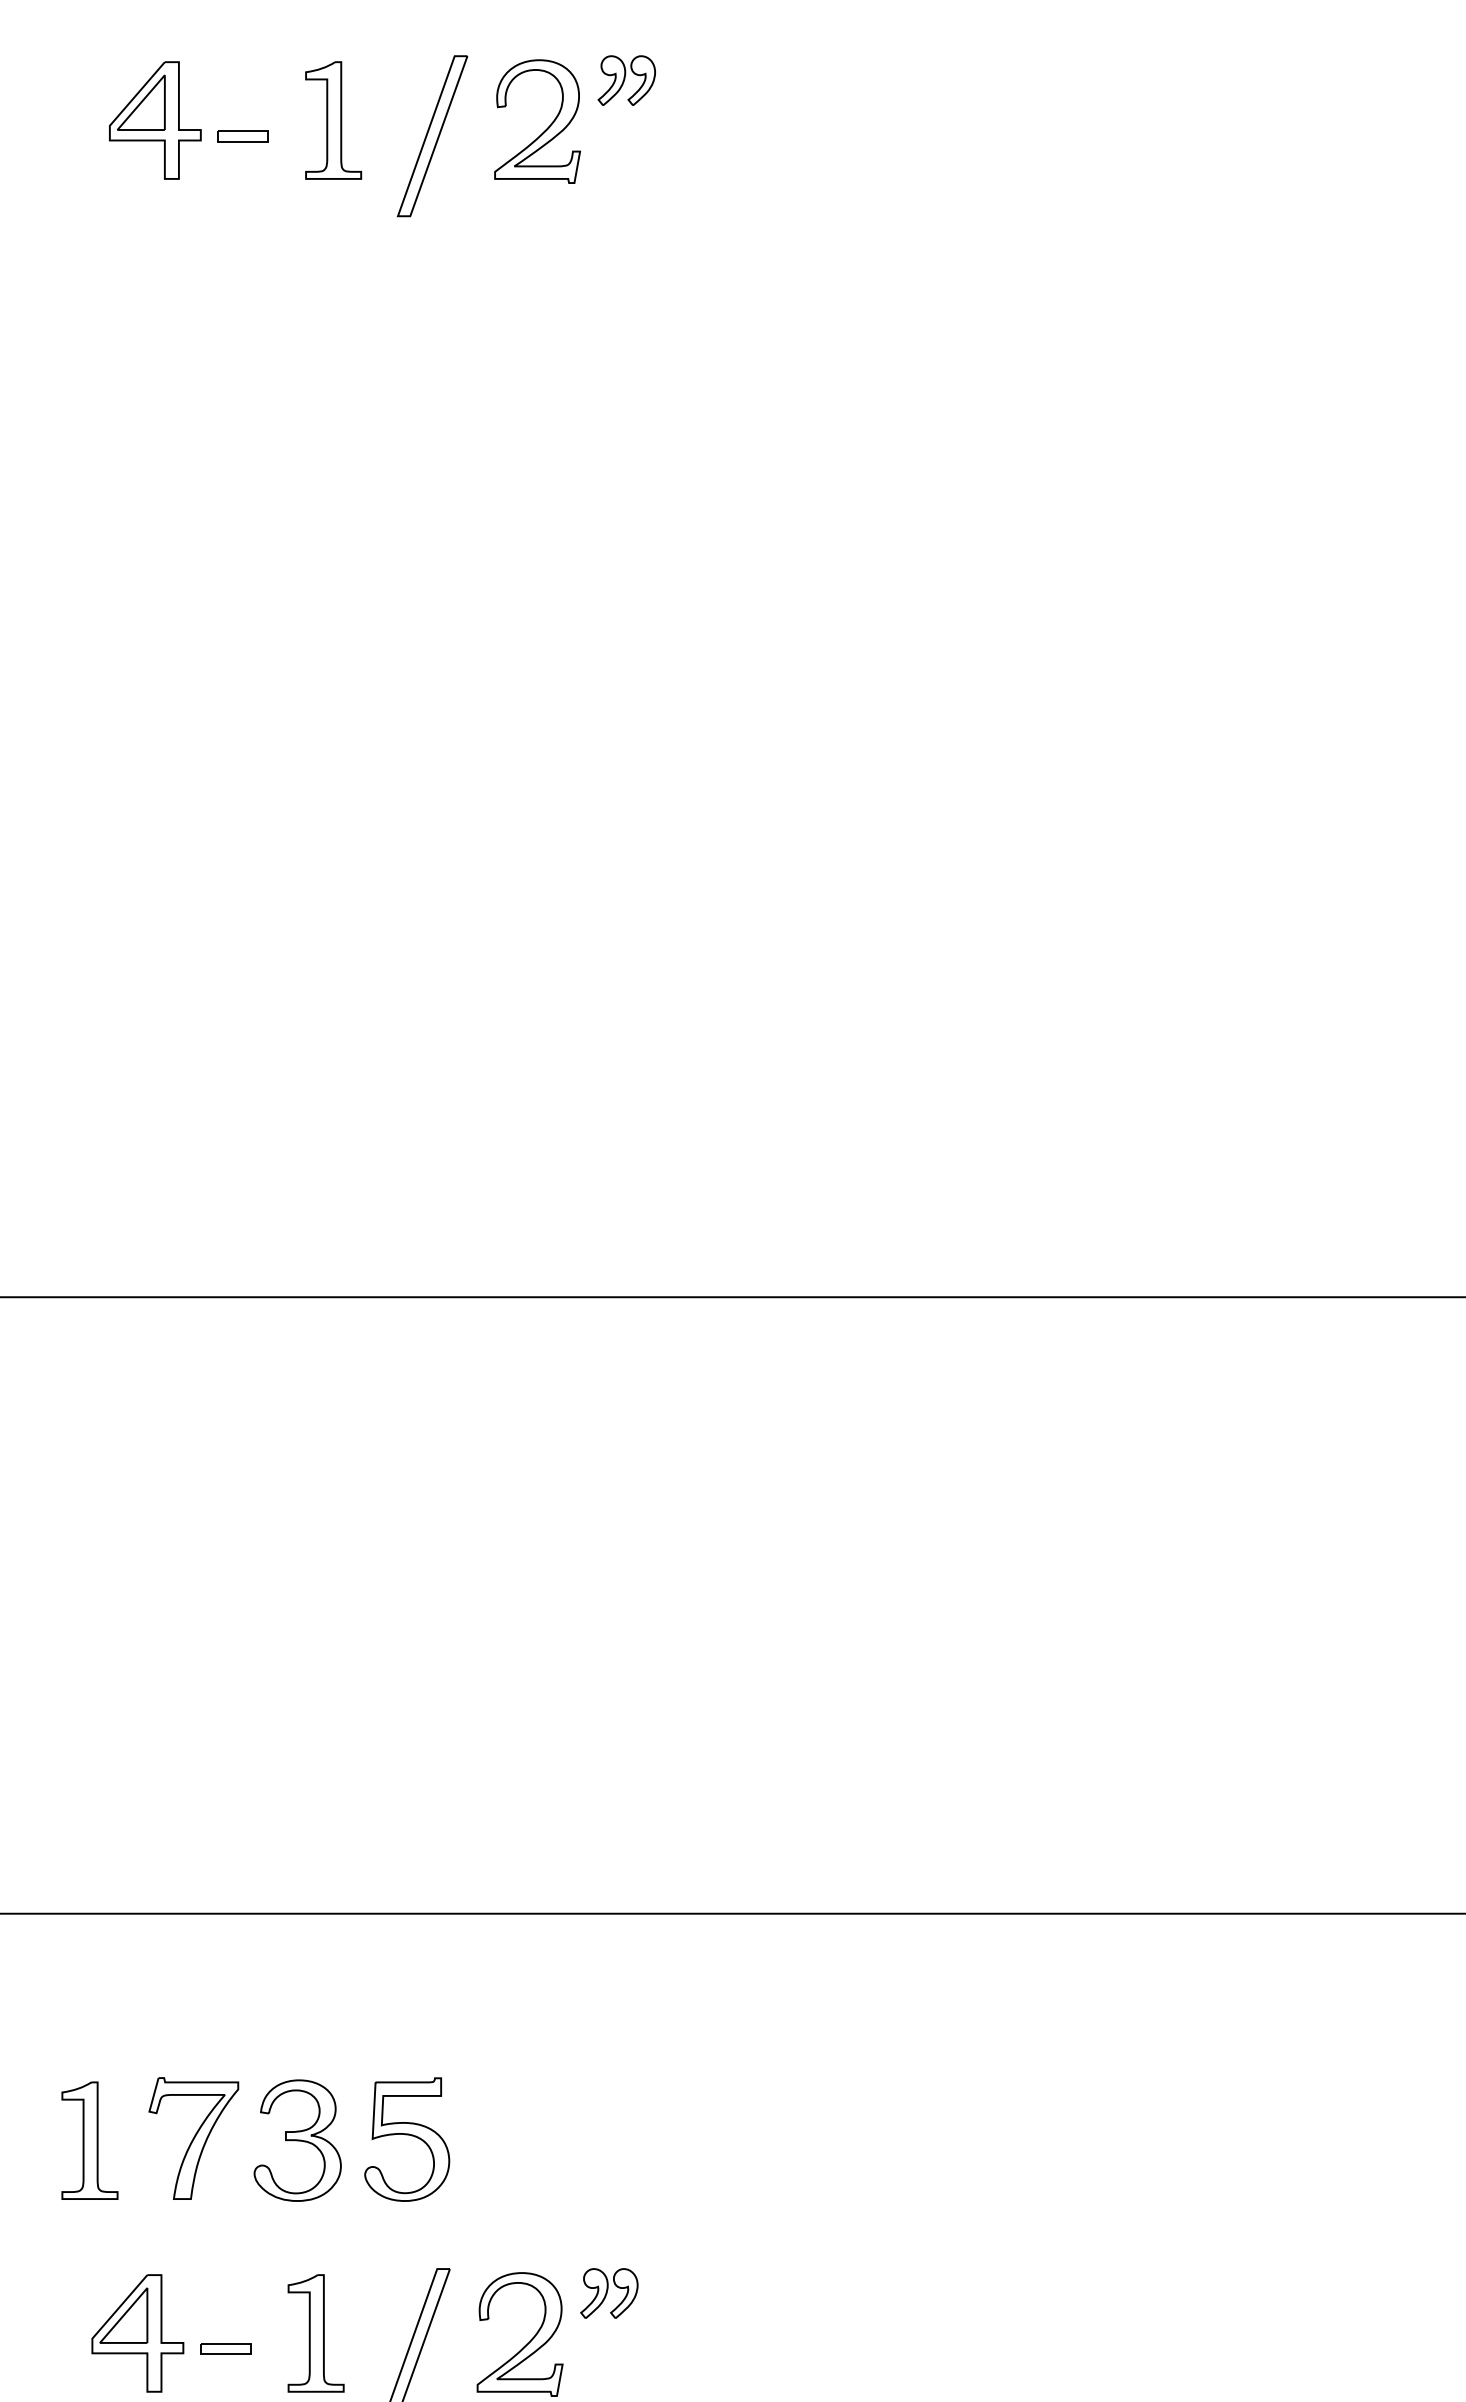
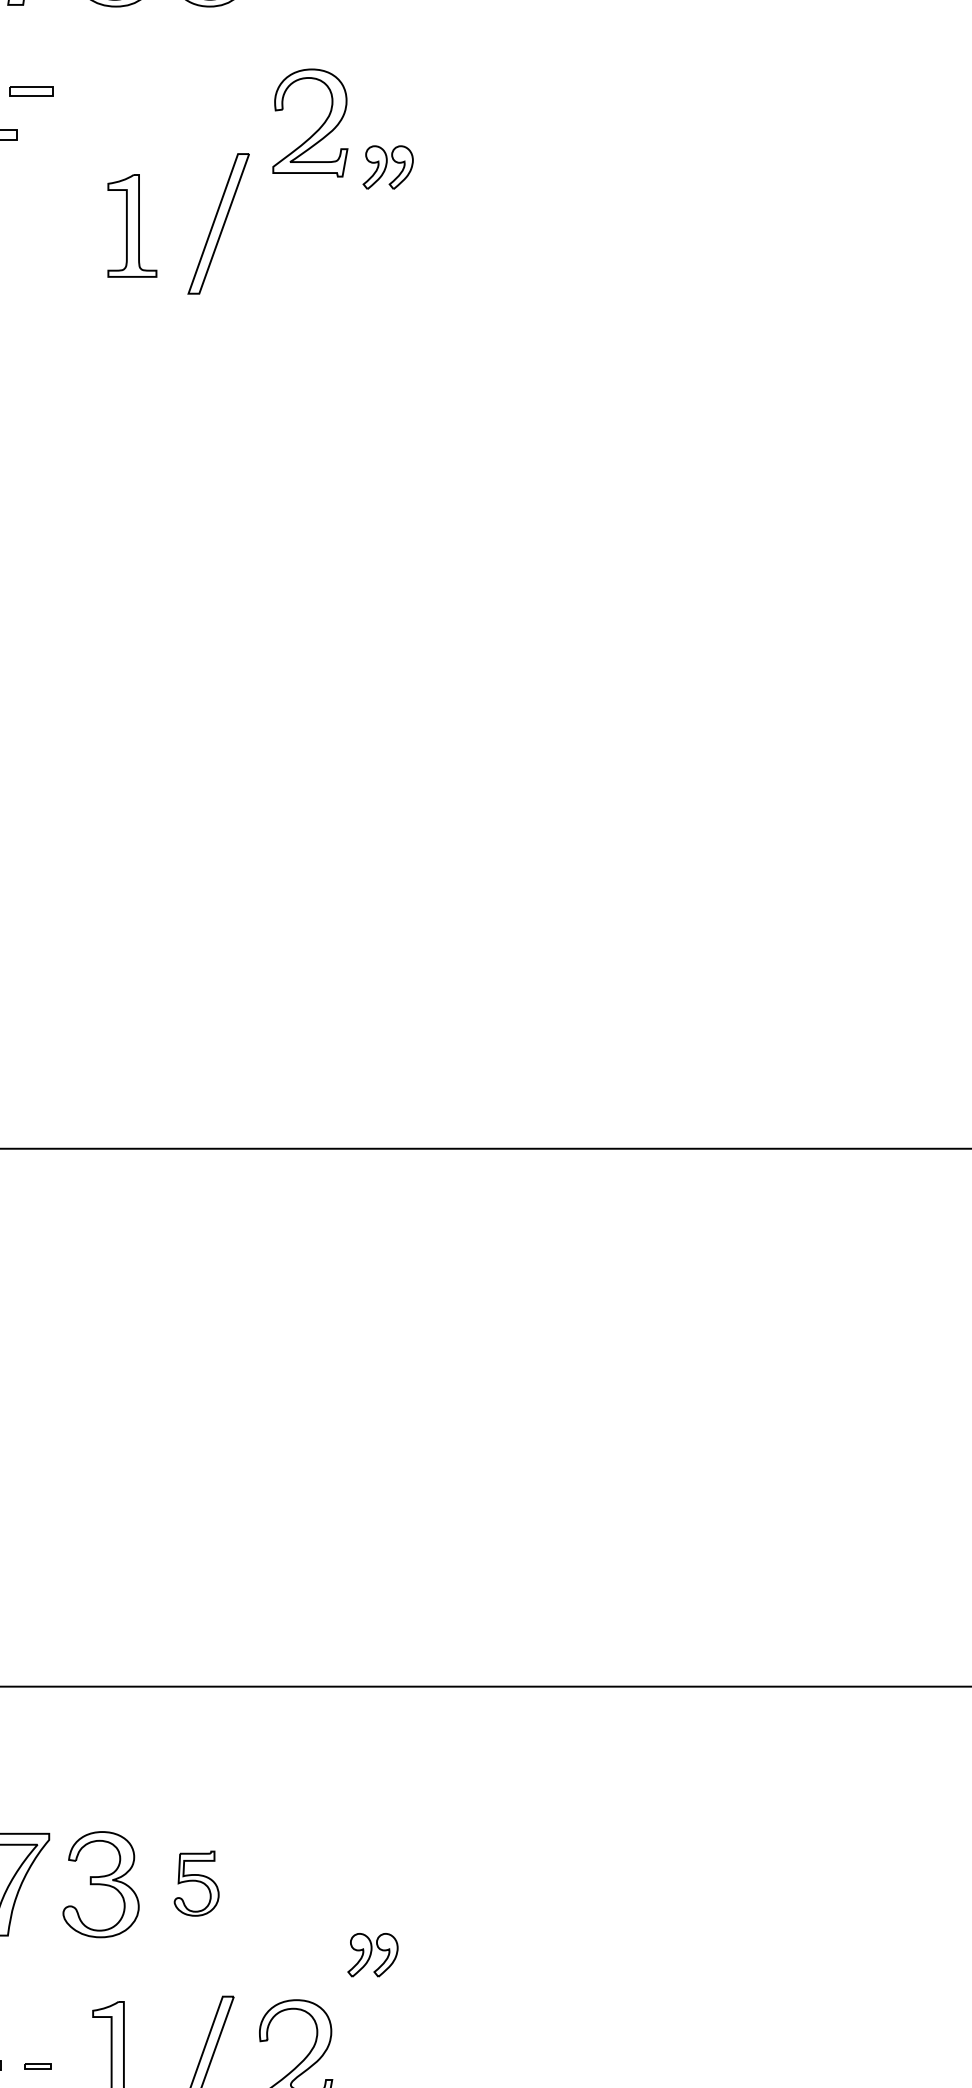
part: (626, 80) -> (387, 167), moved
part: (333, 120) -> (132, 225), moved
part: (242, 136) -> (31, 91), moved
part: (432, 136) -> (218, 224), moved
part: (407, 2139) -> (196, 1883), size x0.6
part: (609, 2293) -> (373, 1955), moved
part: (225, 2348) -> (38, 2065), size x0.6

